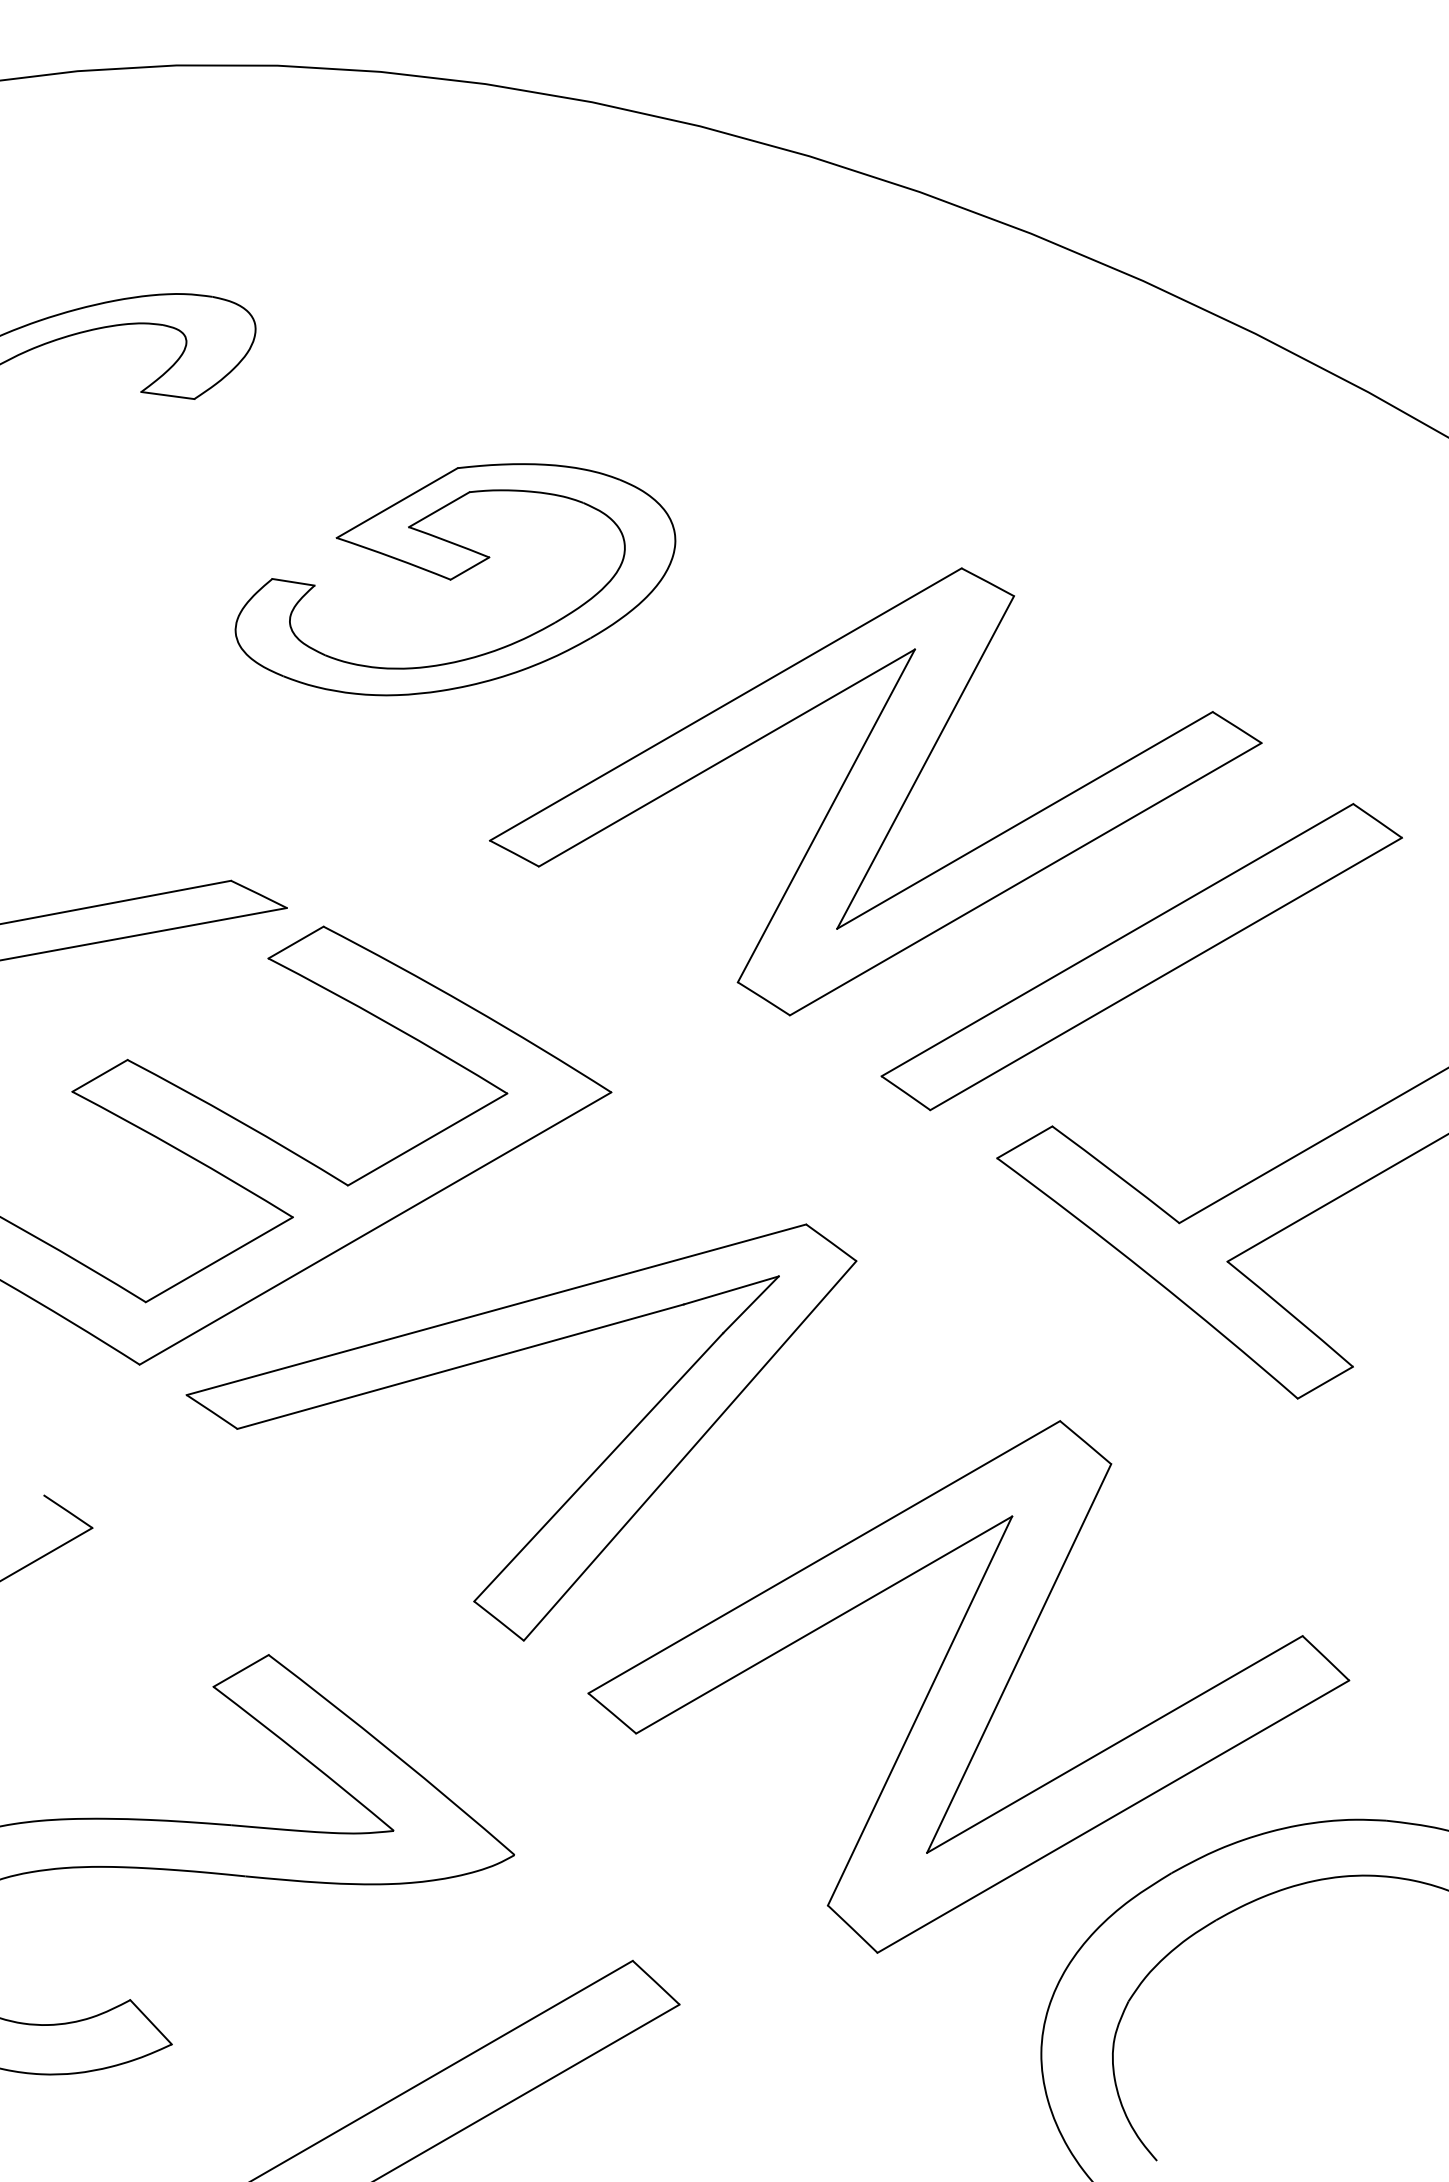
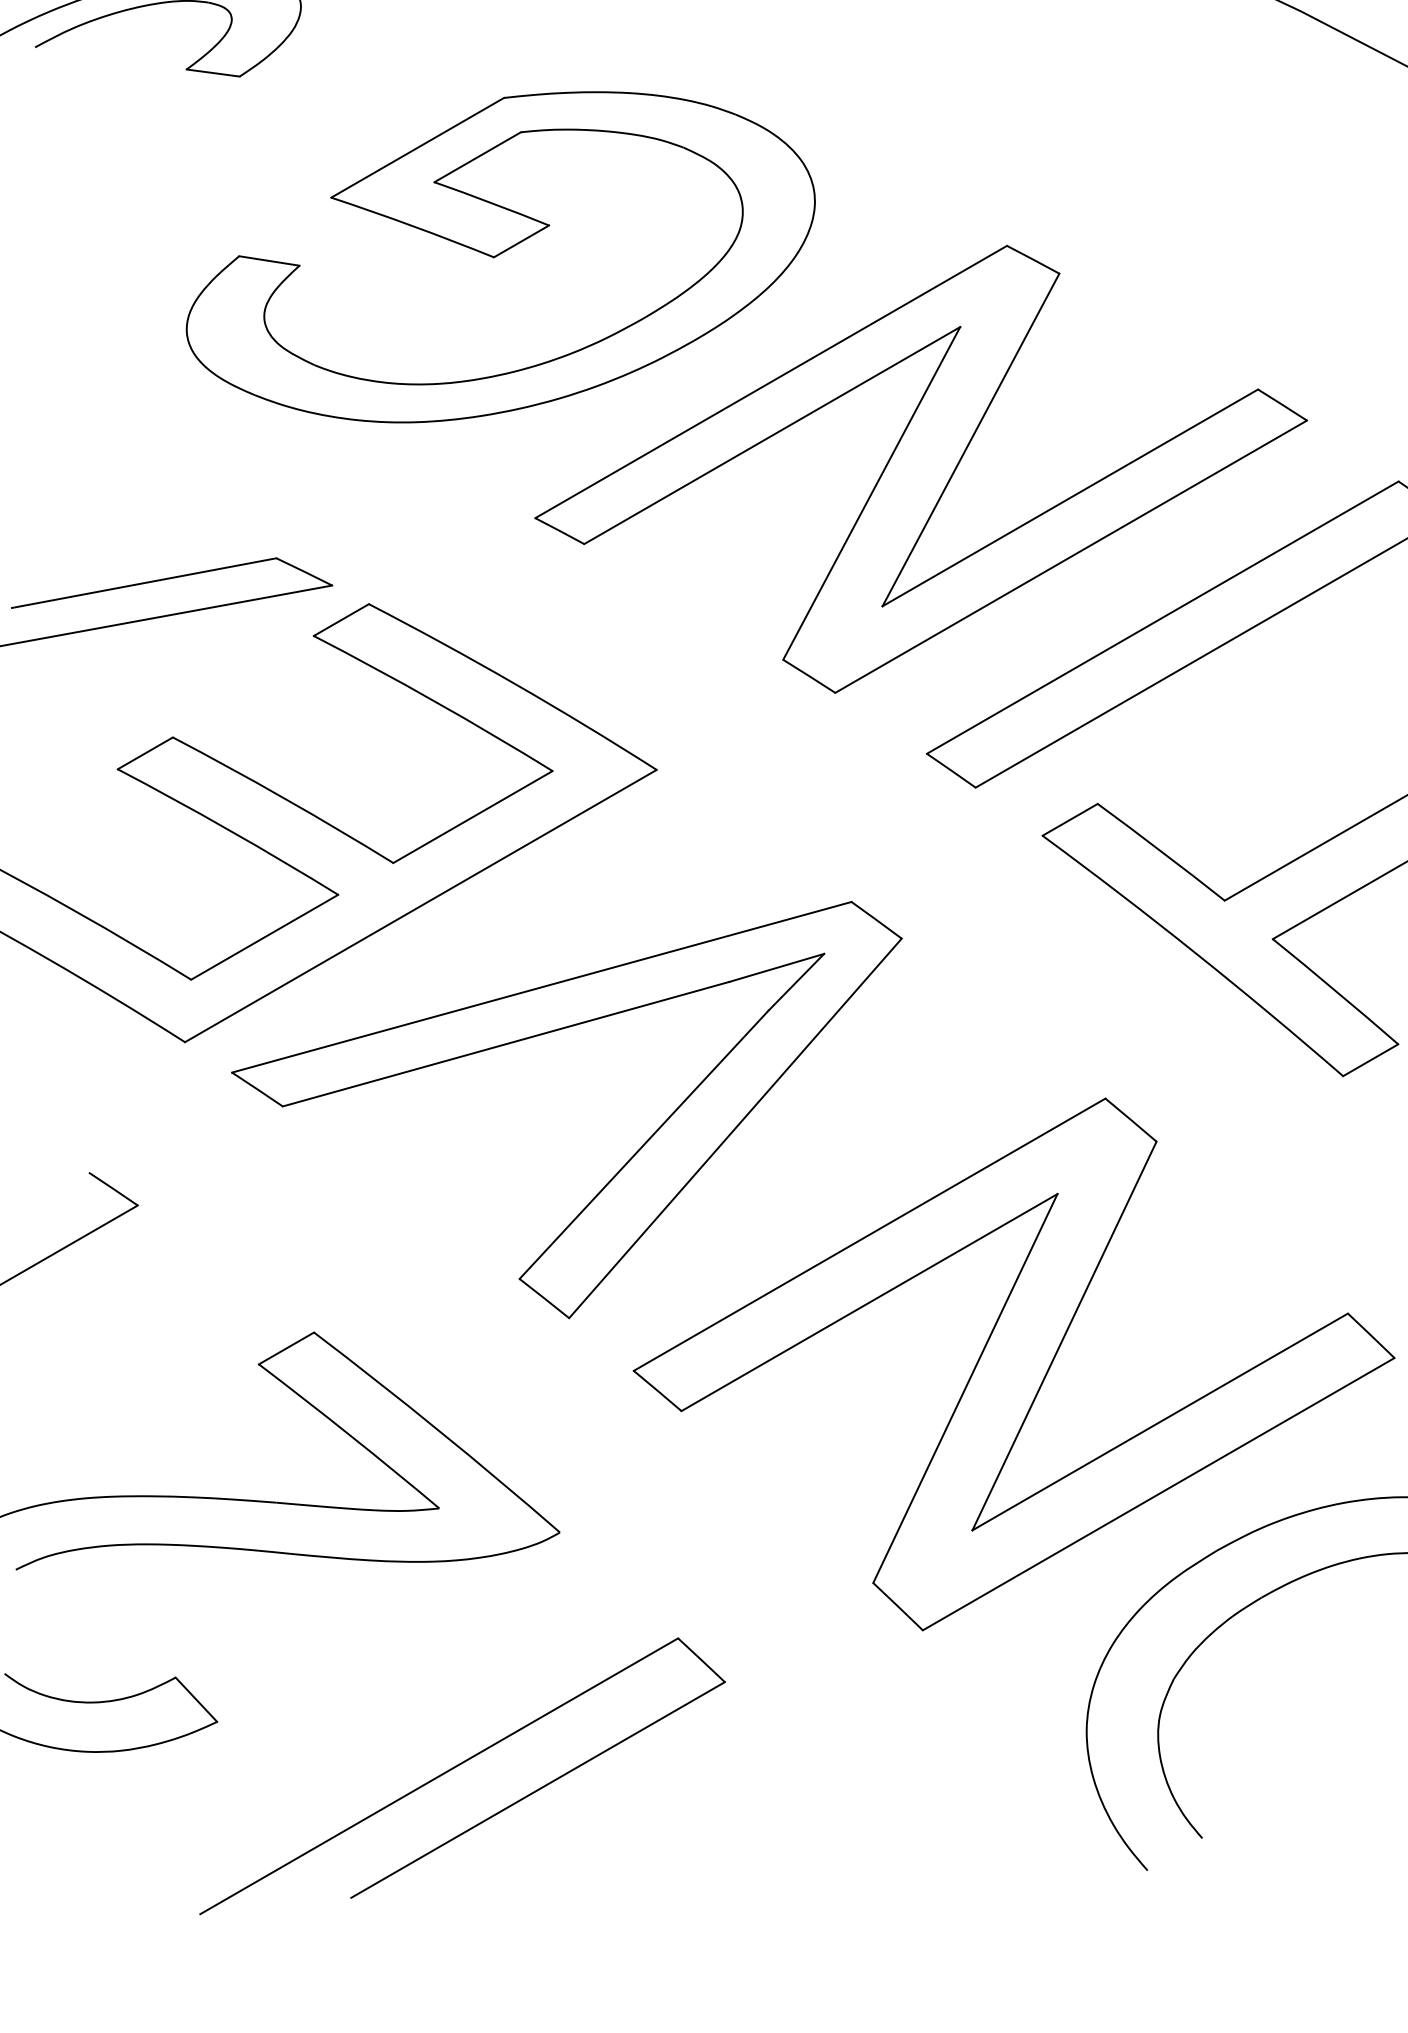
part: (455, 579) -> (500, 257), size x1.43

